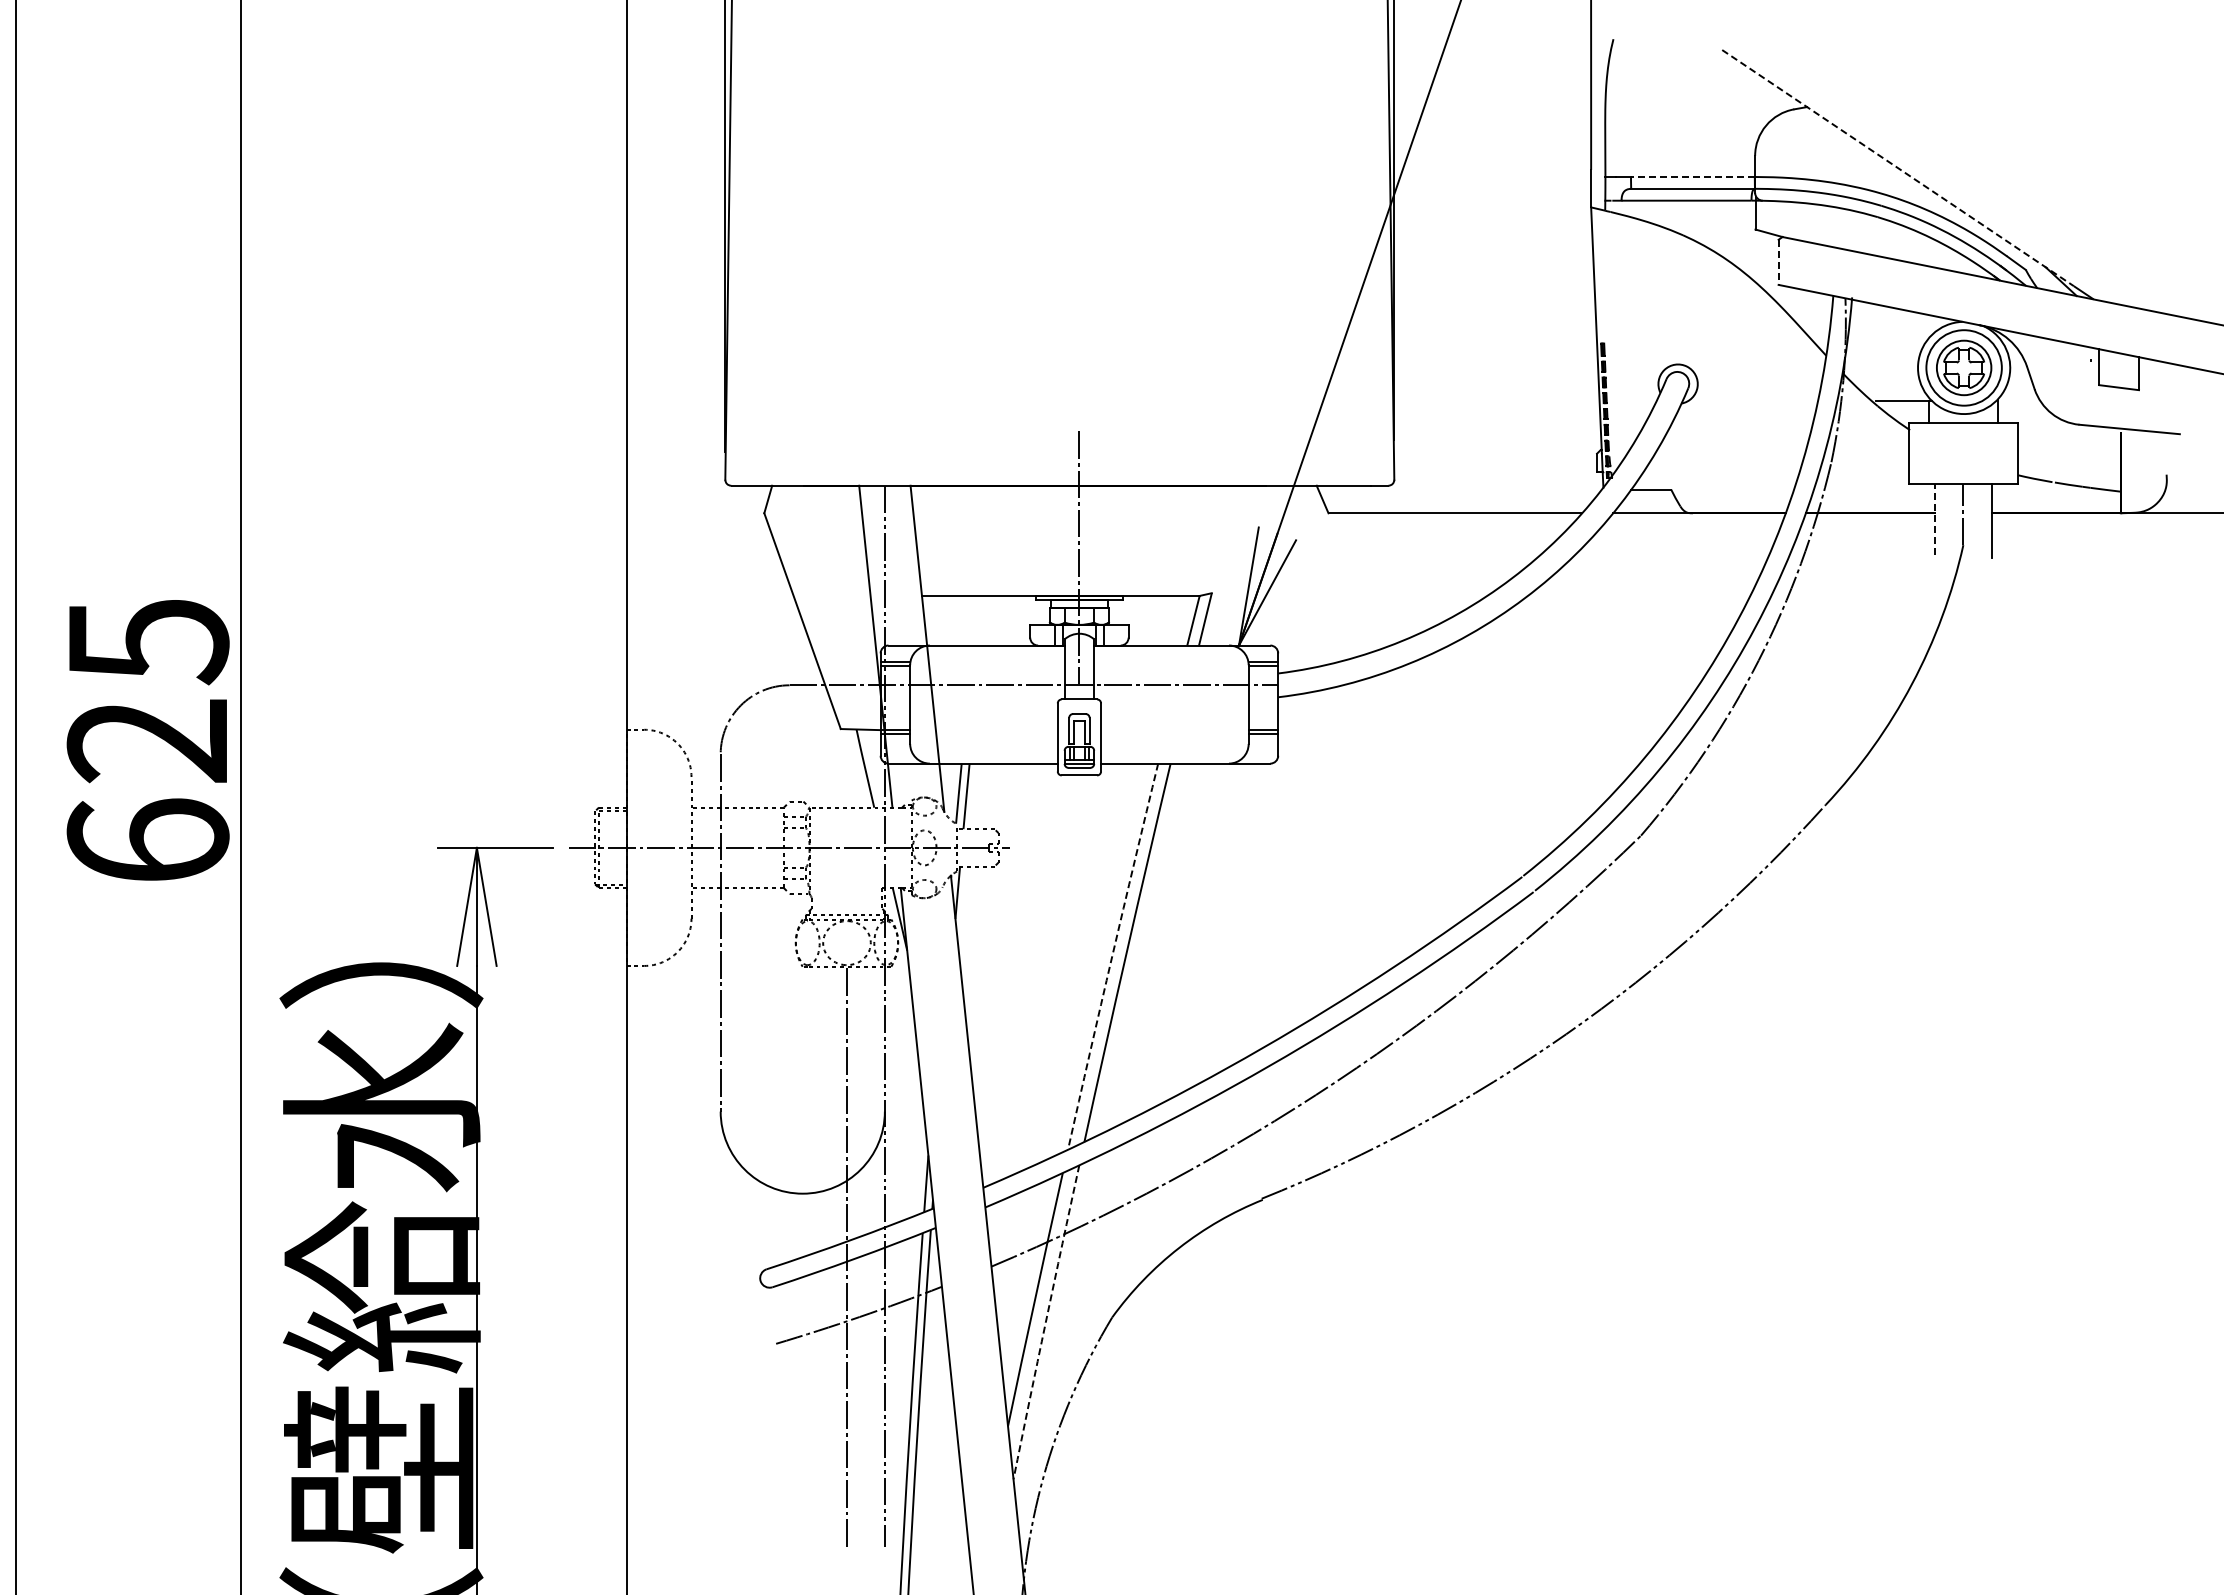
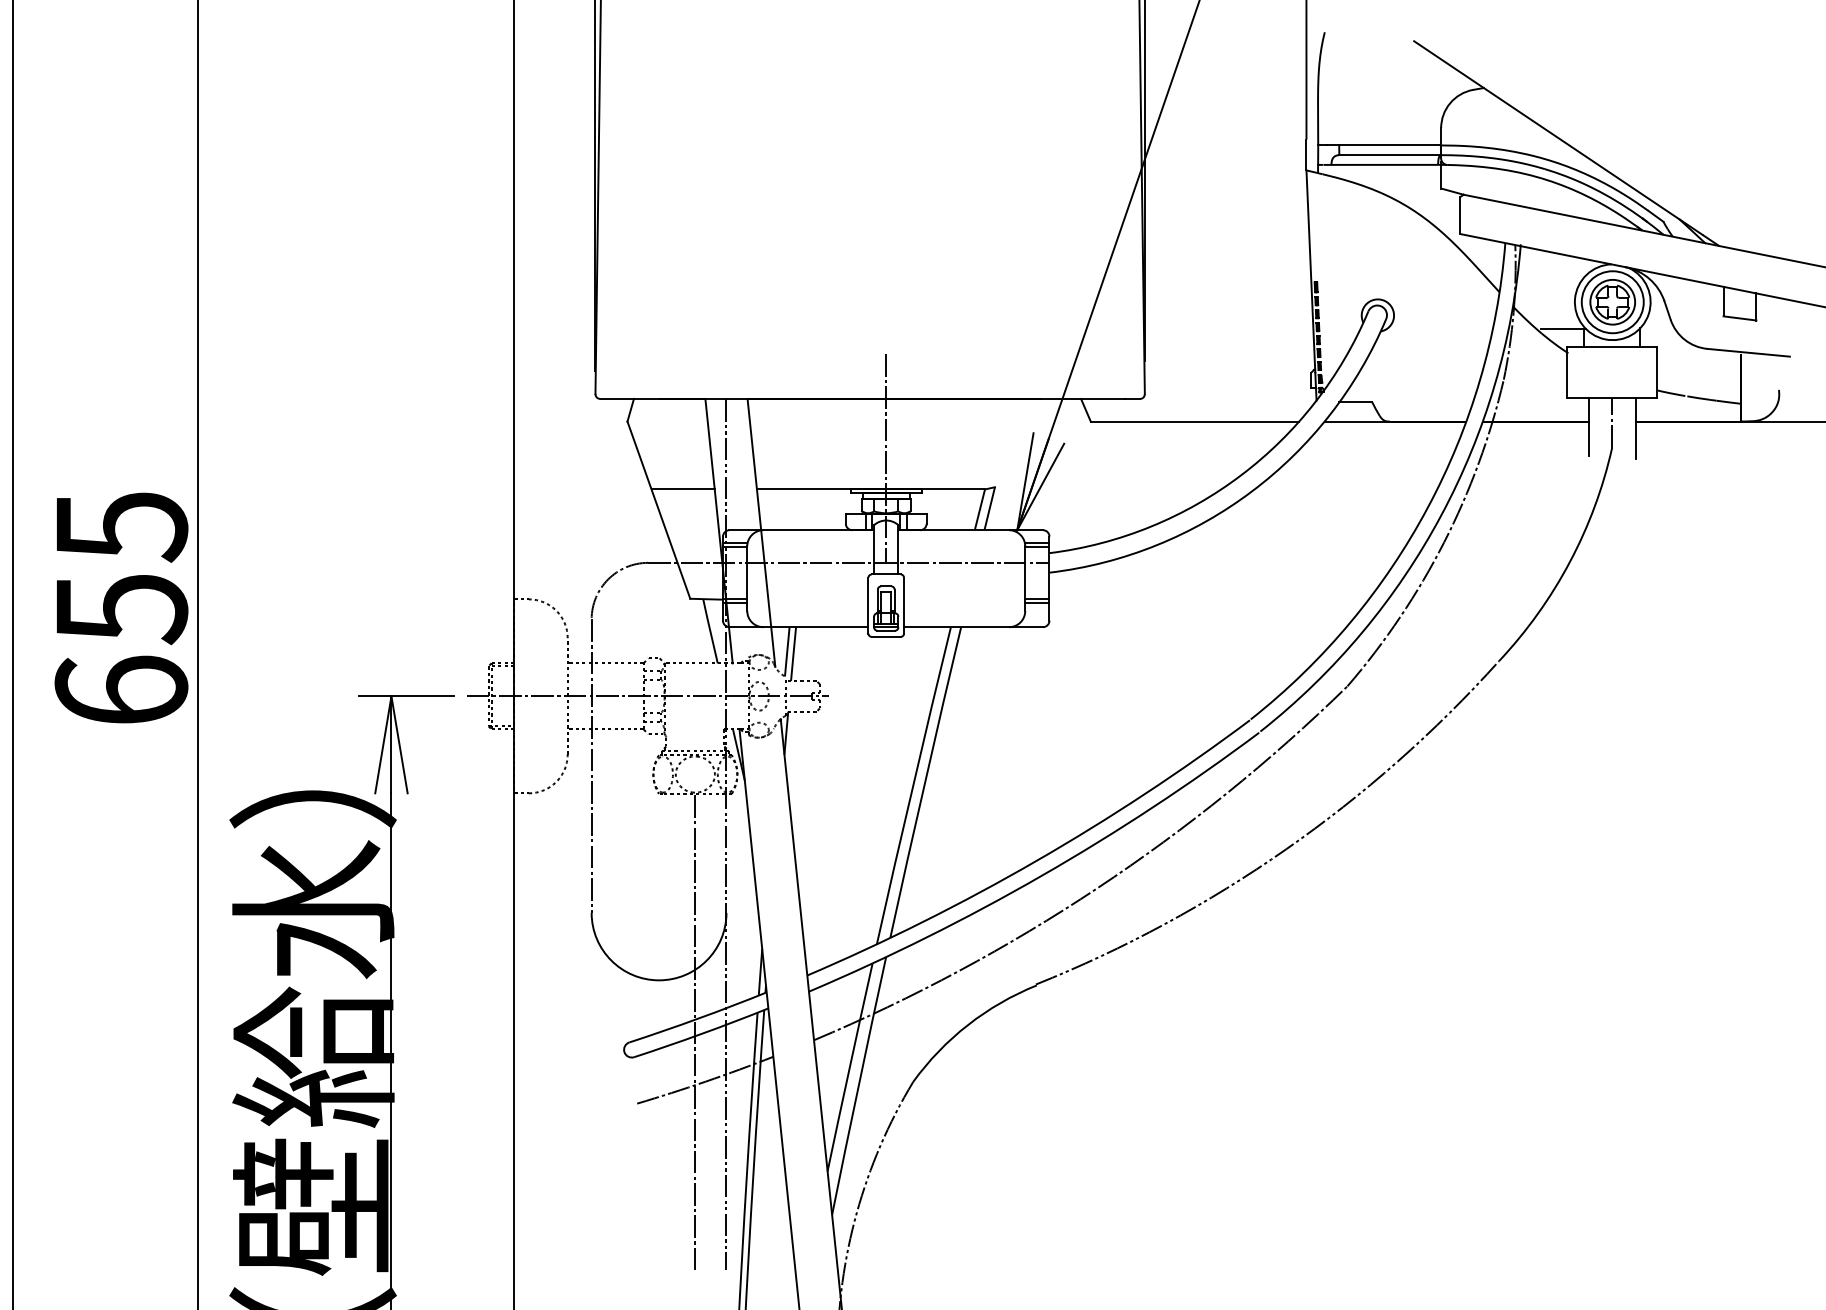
line: (1898, 168) -> (1558, 138), dashed -> solid
line: (1692, 176) -> (1389, 145), dashed -> solid
line: (1778, 262) -> (1460, 215), dashed -> solid
line: (1934, 518) -> (1588, 425), dashed -> solid
line: (831, 595) -> (682, 489), added
text: (147, 742) -> (120, 609), 625 -> 655
arc: (1112, 956) -> (913, 785), dashed -> solid
arc: (1045, 1322) -> (858, 1086), dashed -> solid

